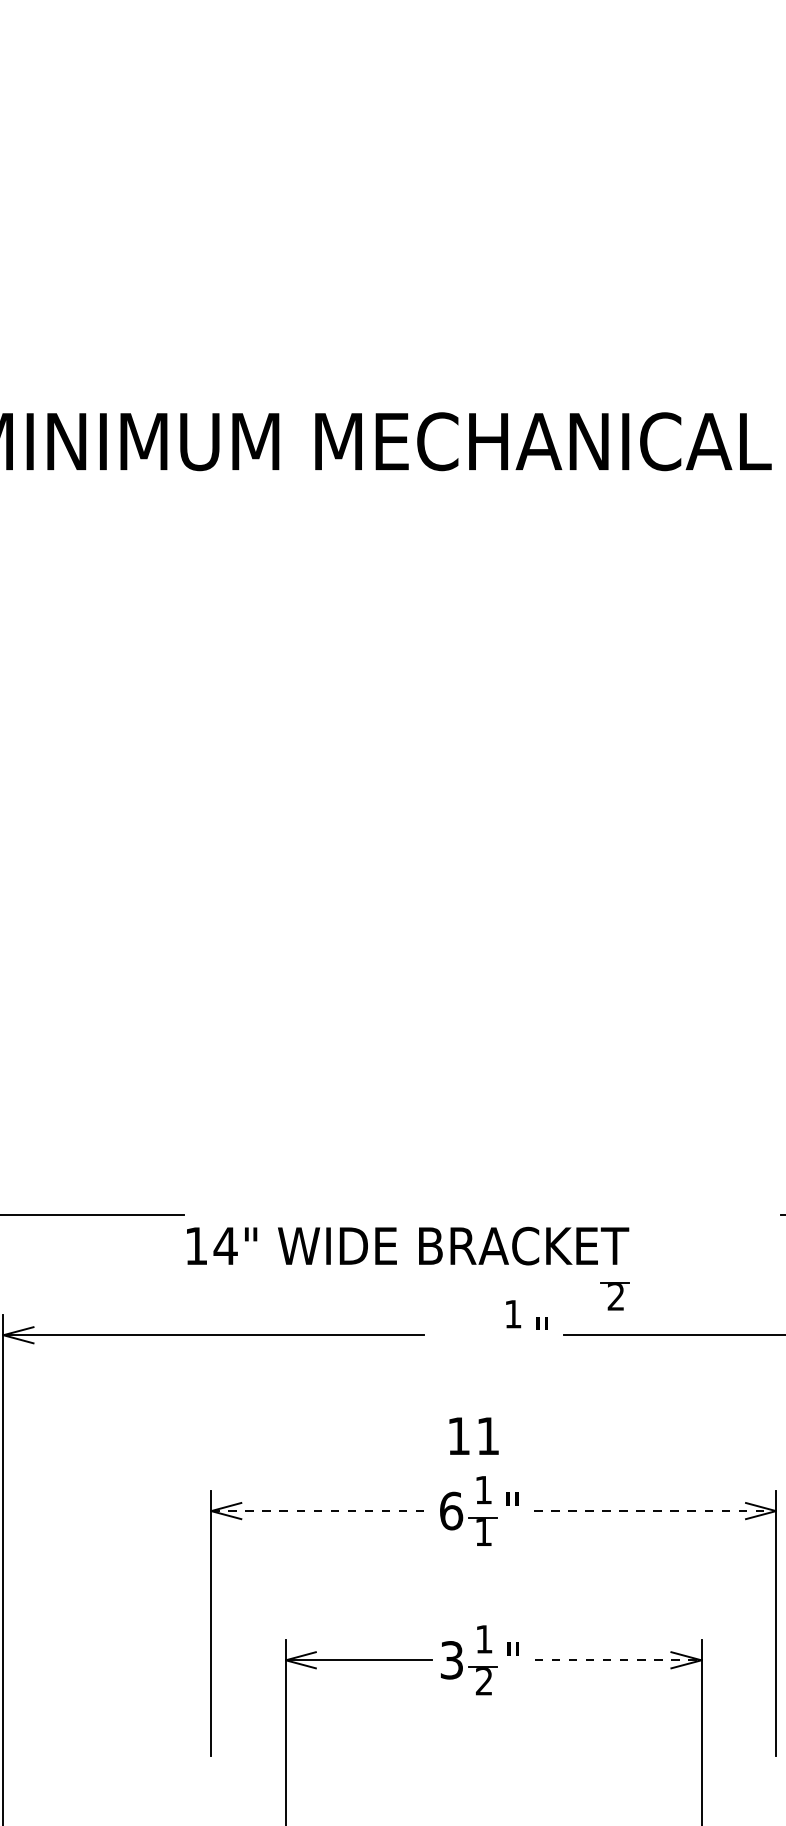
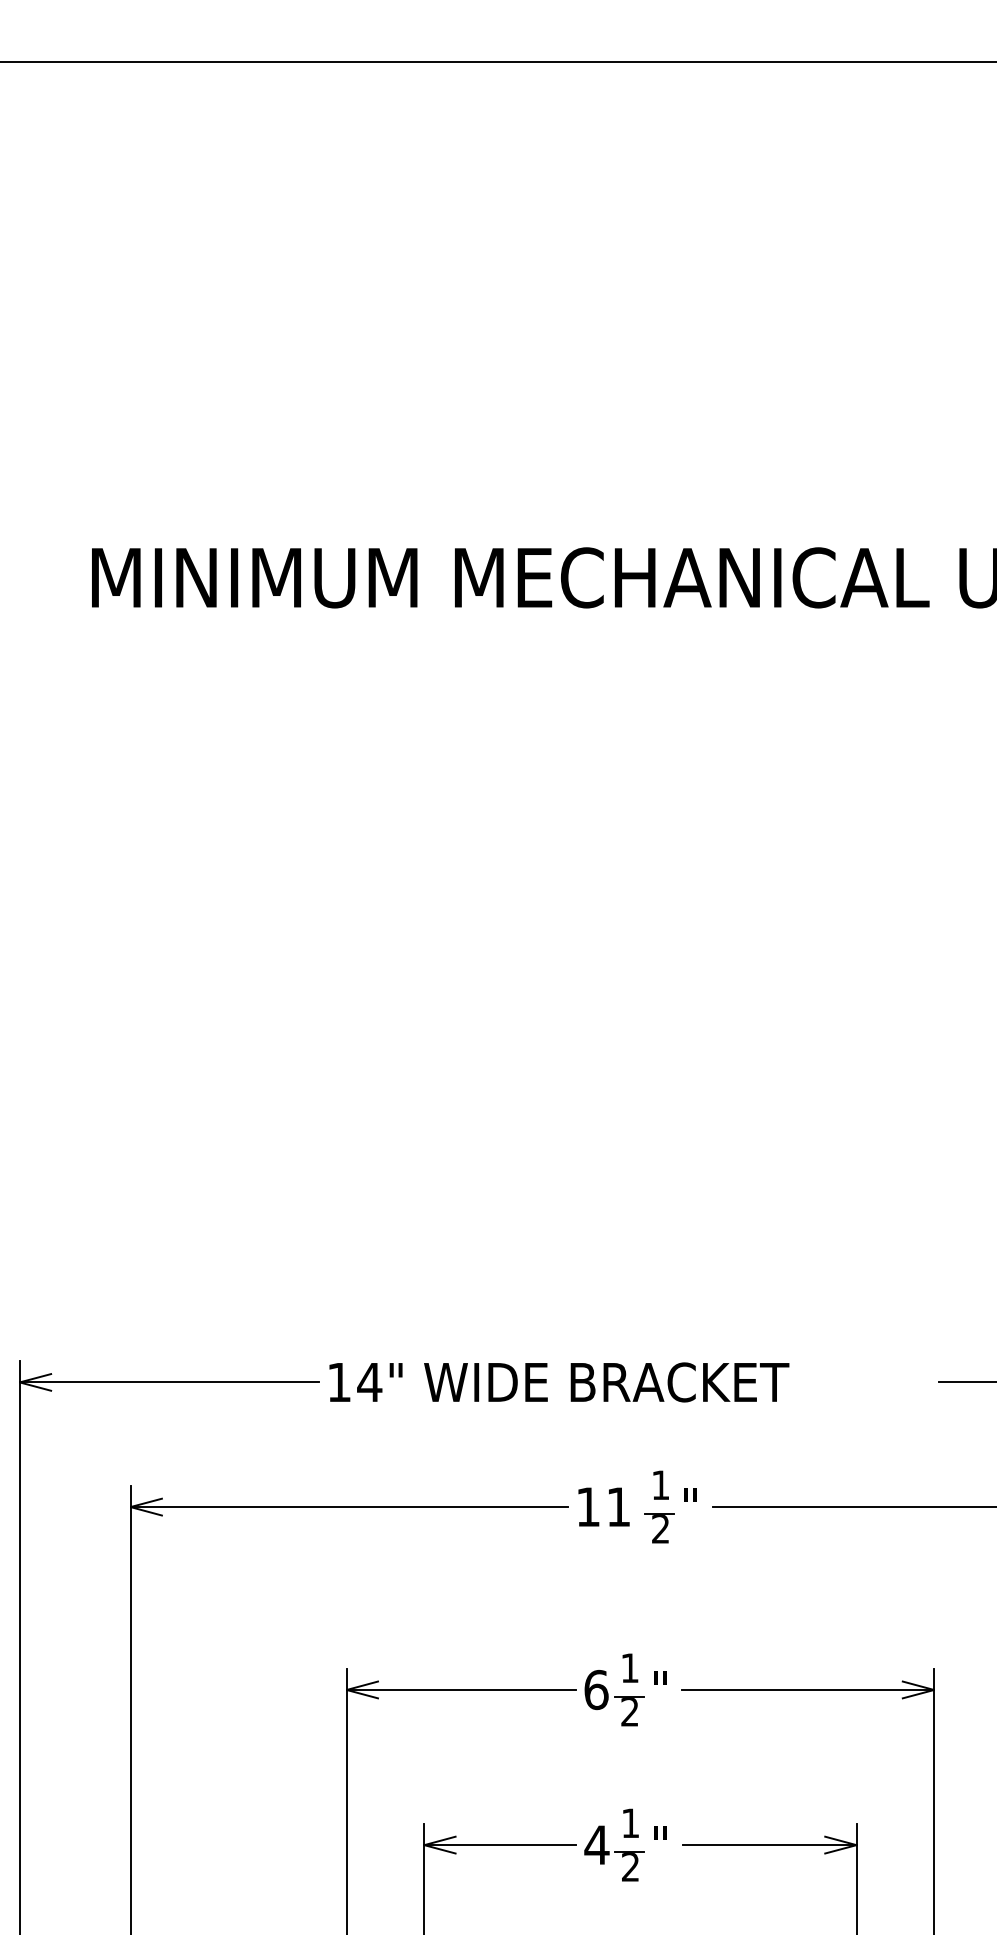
text: (408, 1246) -> (559, 1382), moved
part: (614, 1296) -> (659, 1528), moved
text: (473, 1435) -> (603, 1506), moved
line: (321, 1510) -> (461, 1689), dashed -> solid
line: (655, 1510) -> (808, 1689), dashed -> solid
text: (483, 1532) -> (629, 1712), 1 -> 2
text: (451, 1660) -> (596, 1845), 3 -> 4
line: (617, 1660) -> (769, 1845), dashed -> solid

